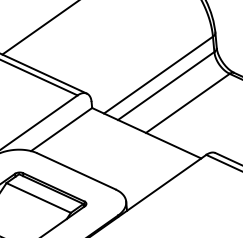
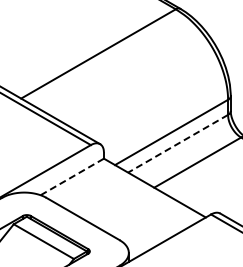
line: (166, 85) -> (178, 143), solid -> dashed
line: (61, 129) -> (72, 176), solid -> dashed

